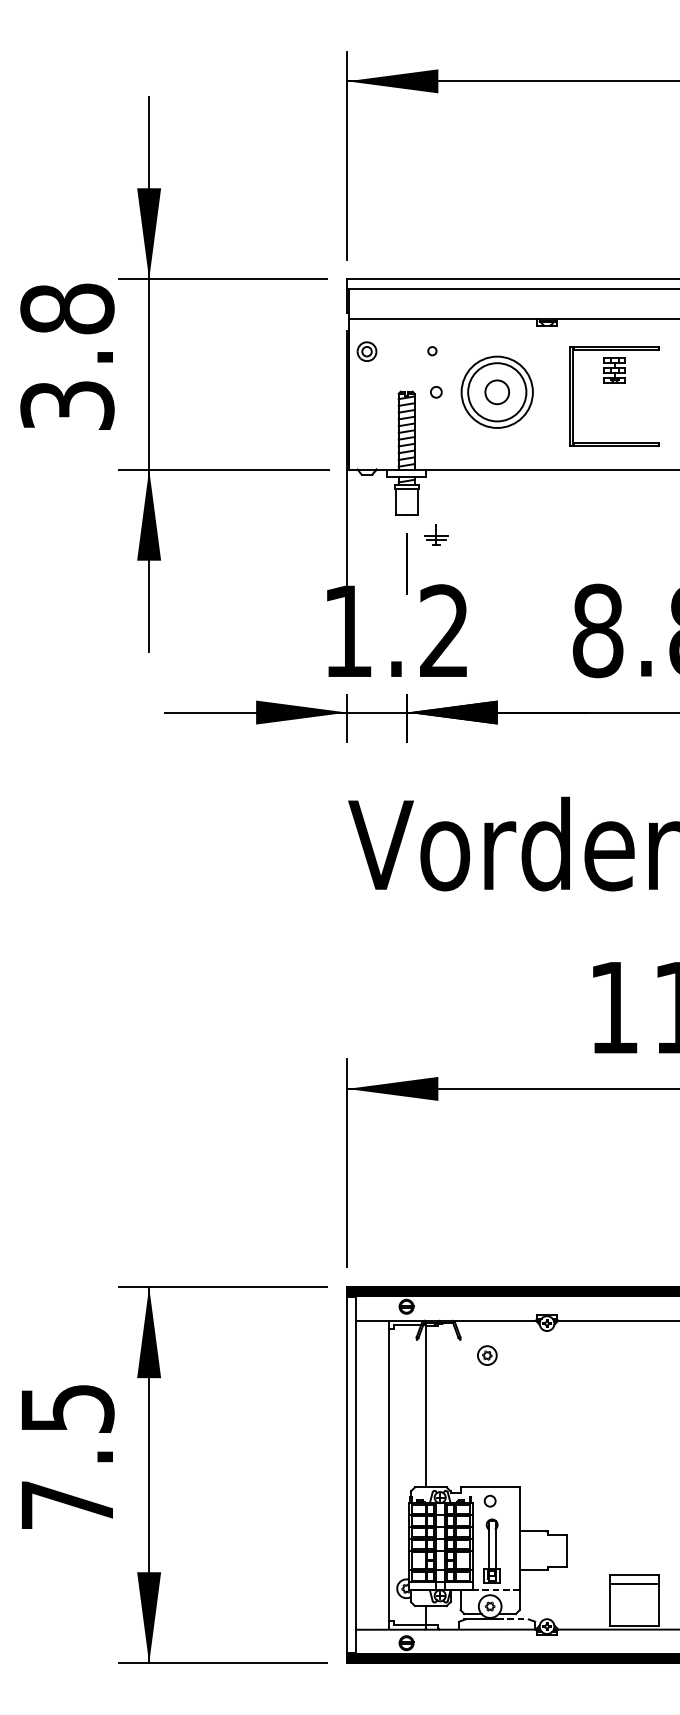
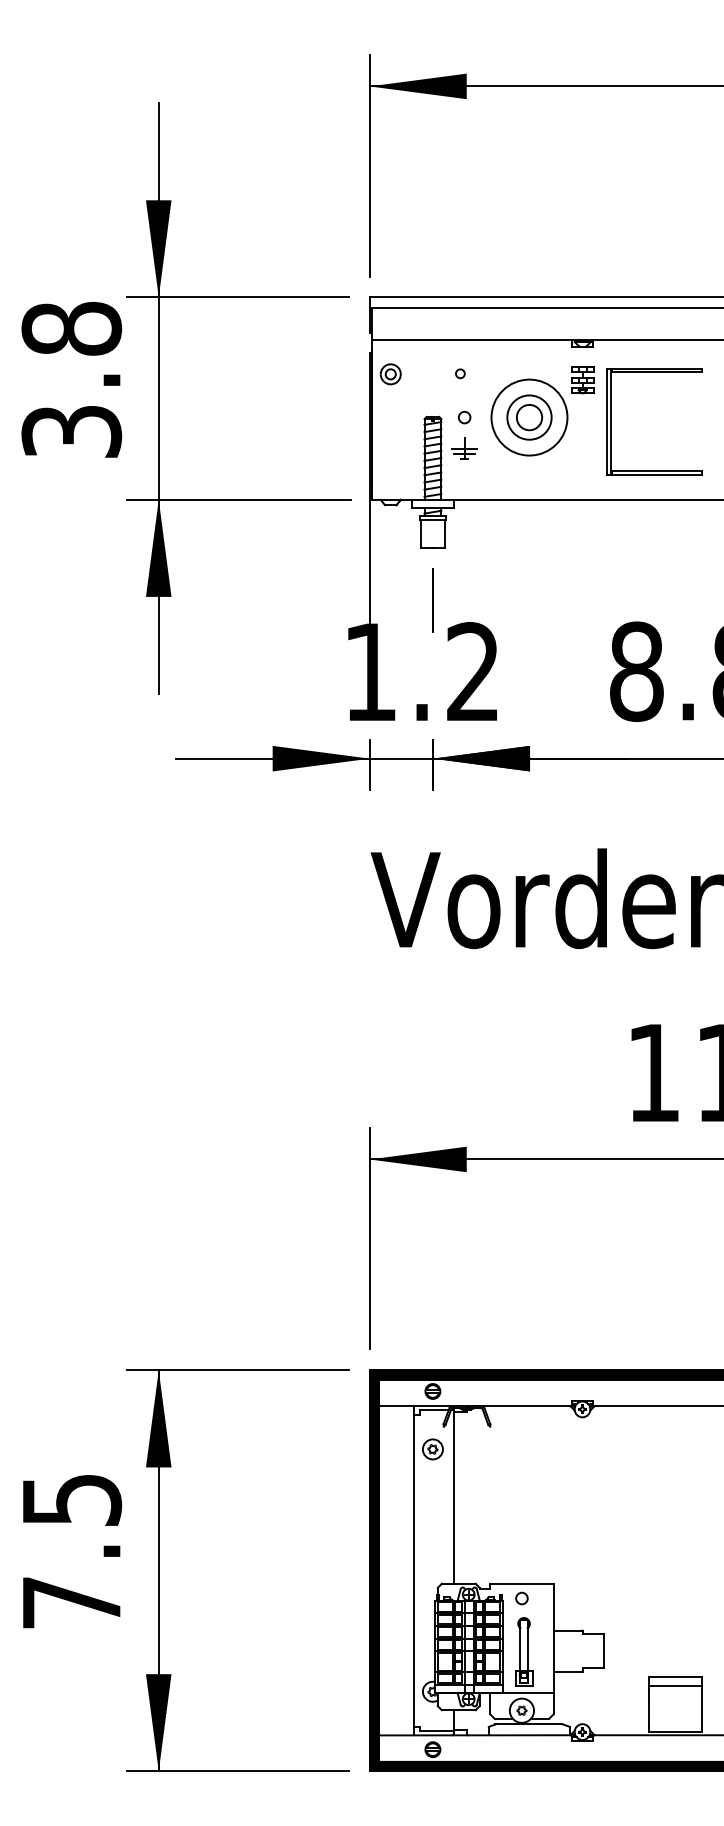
part: (614, 370) -> (582, 380), moved
circle: (497, 392) -> (529, 417), size x0.71
part: (436, 534) -> (464, 448), moved
part: (486, 1355) -> (432, 1449), moved
hatch: (351, 1474) -> (374, 1570), added
line: (495, 1590) -> (527, 1693), dashed -> solid
line: (513, 1619) -> (546, 1724), dashed -> solid

